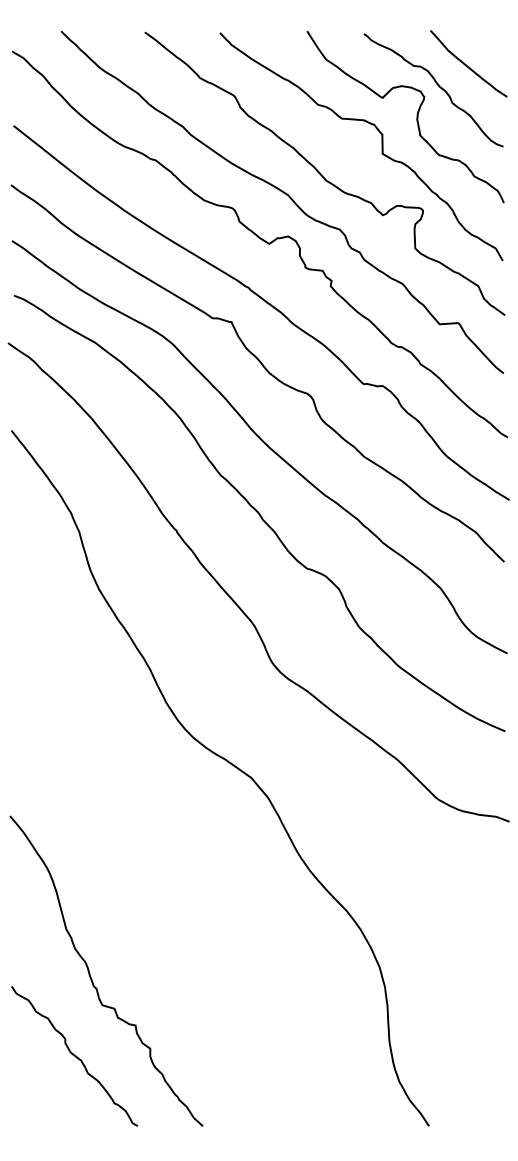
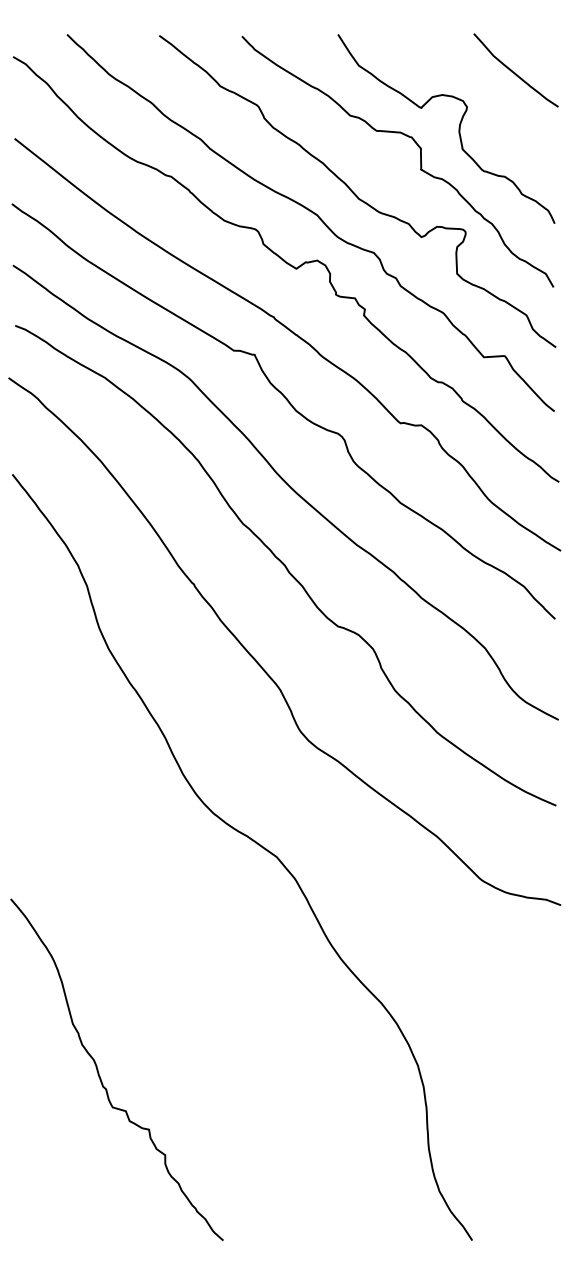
curve: (437, 85) -> (481, 94), removed
curve: (74, 1056) -> (81, 1163), removed

